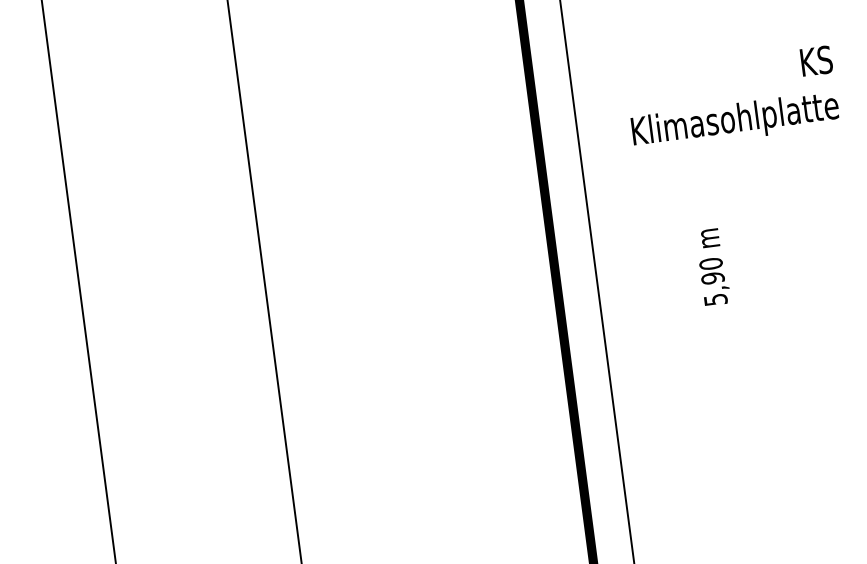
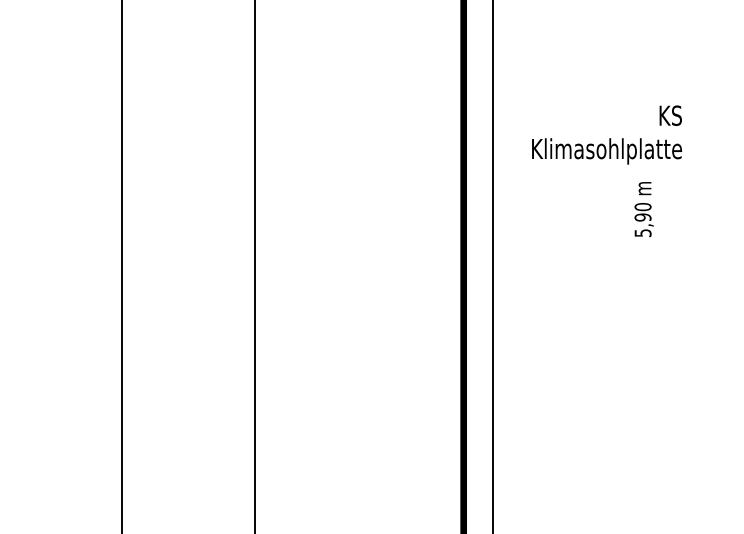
text: (731, 98) -> (606, 134), moved
text: (712, 267) -> (643, 209), moved

